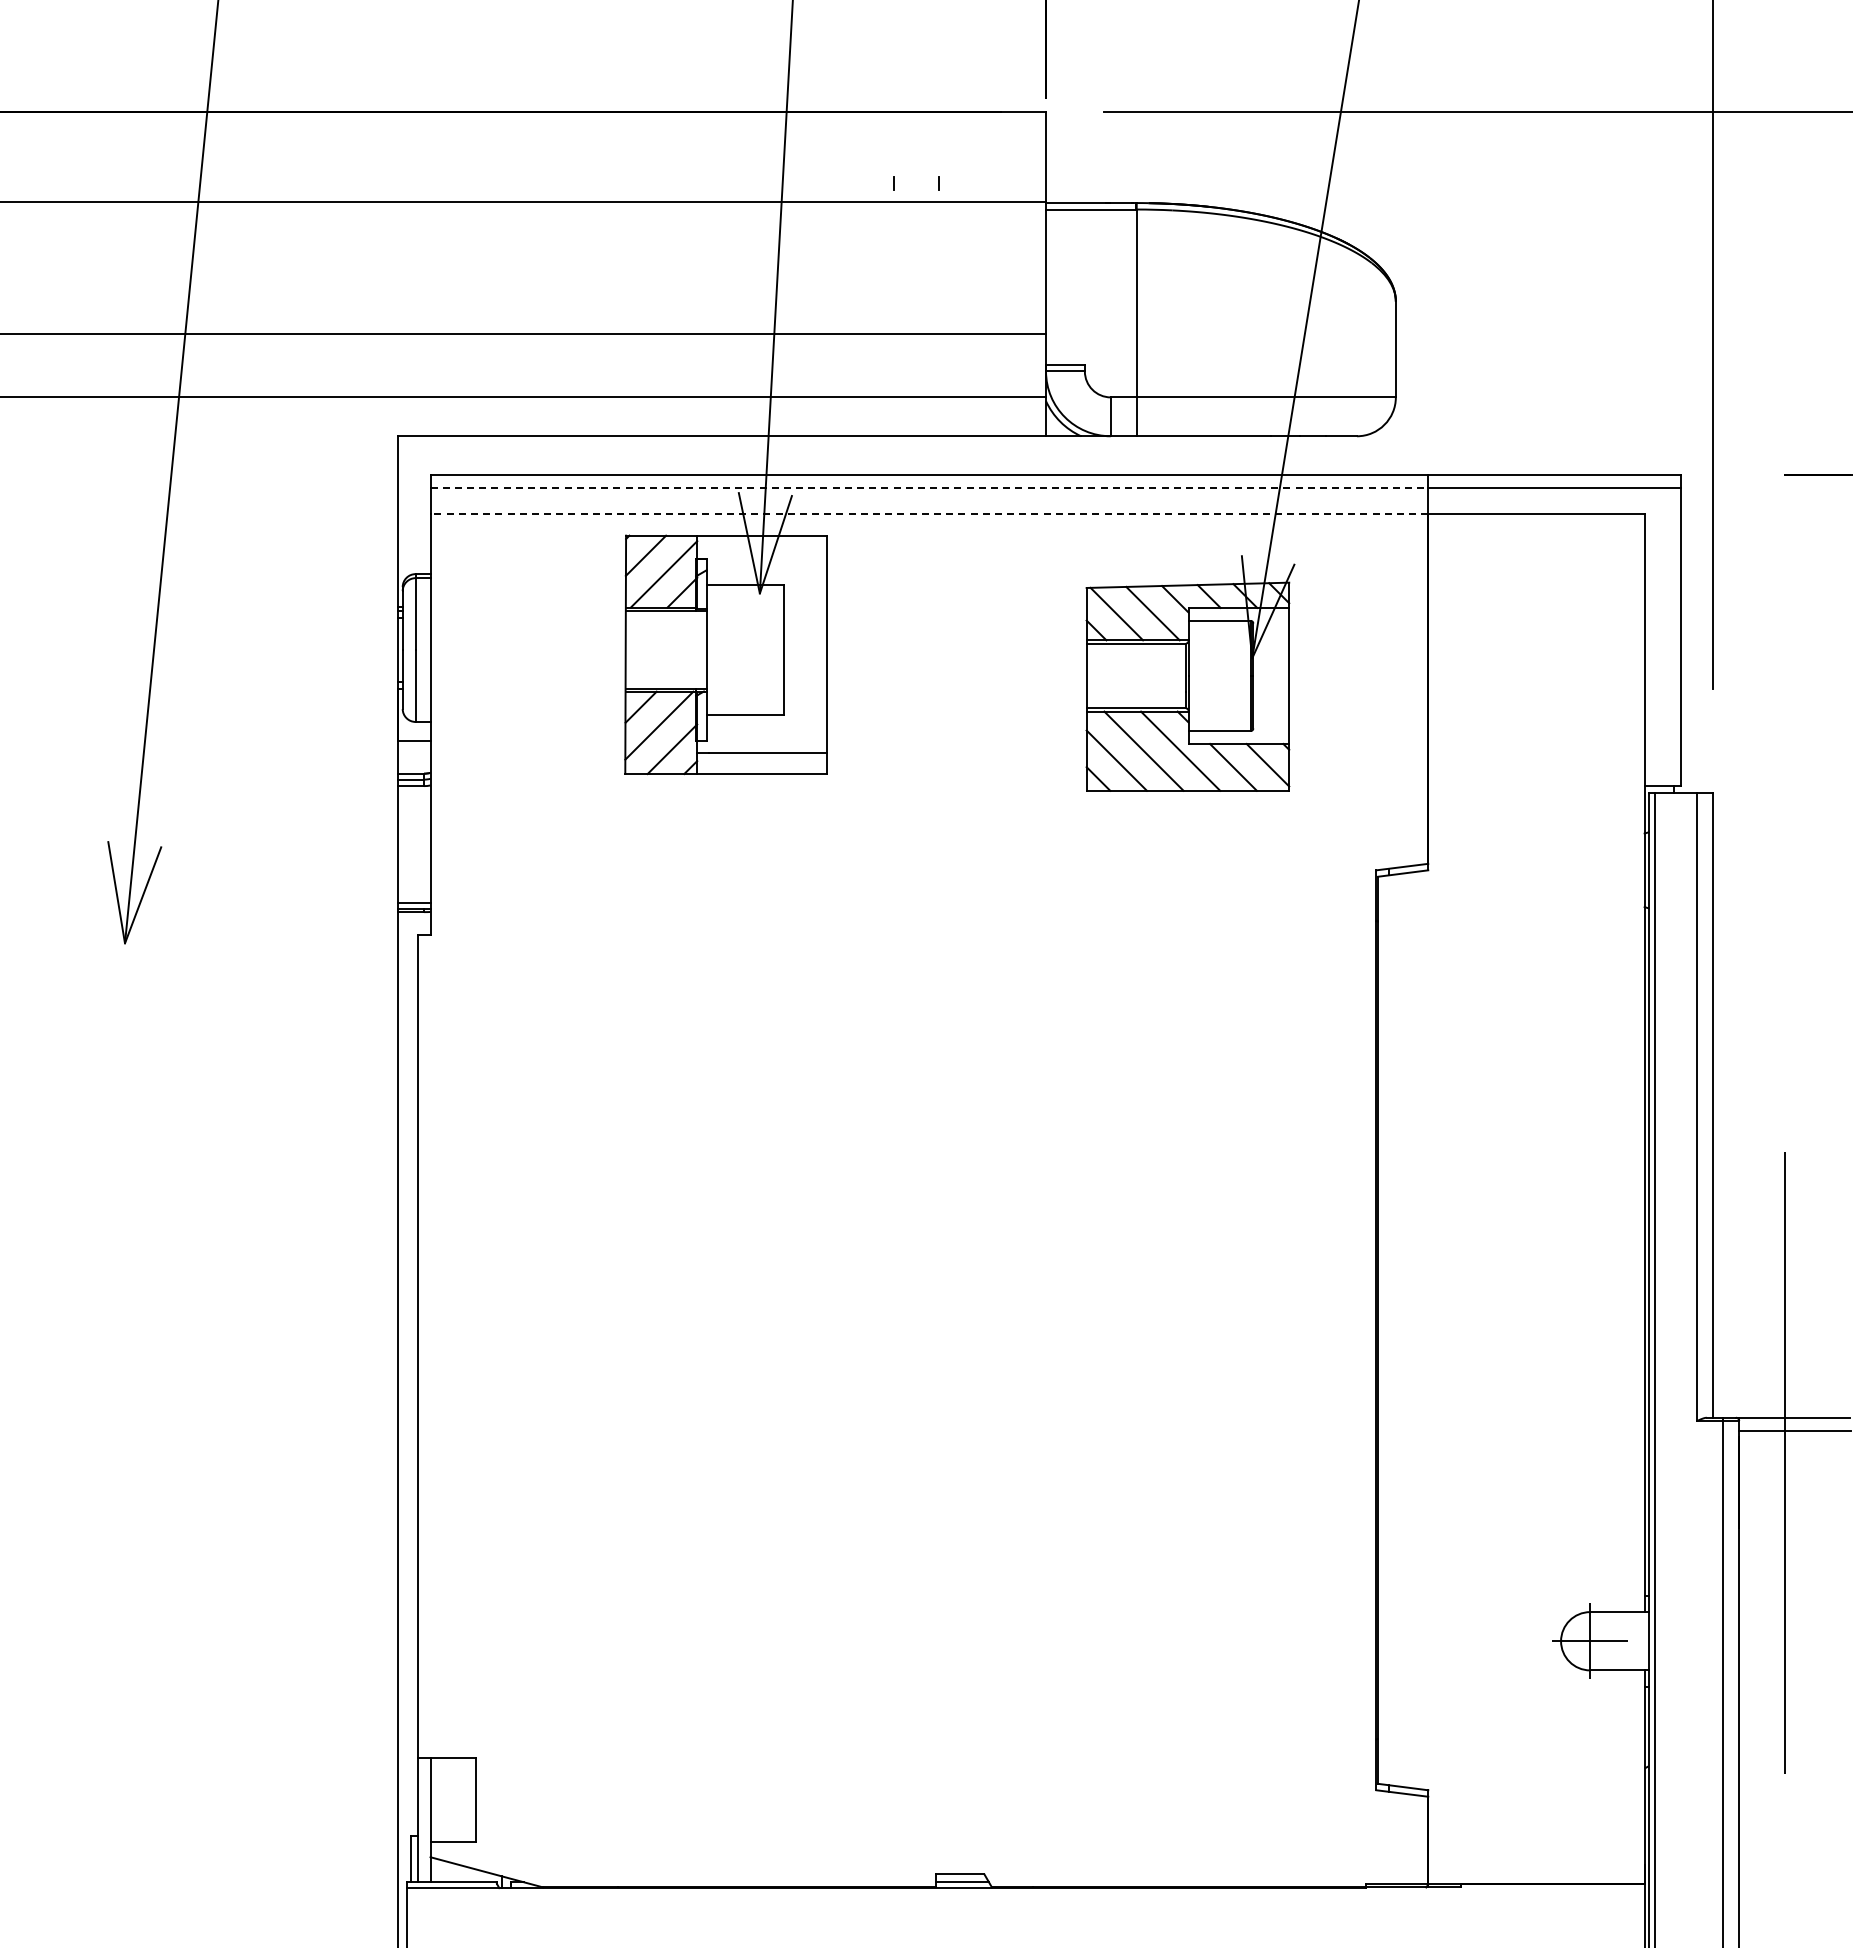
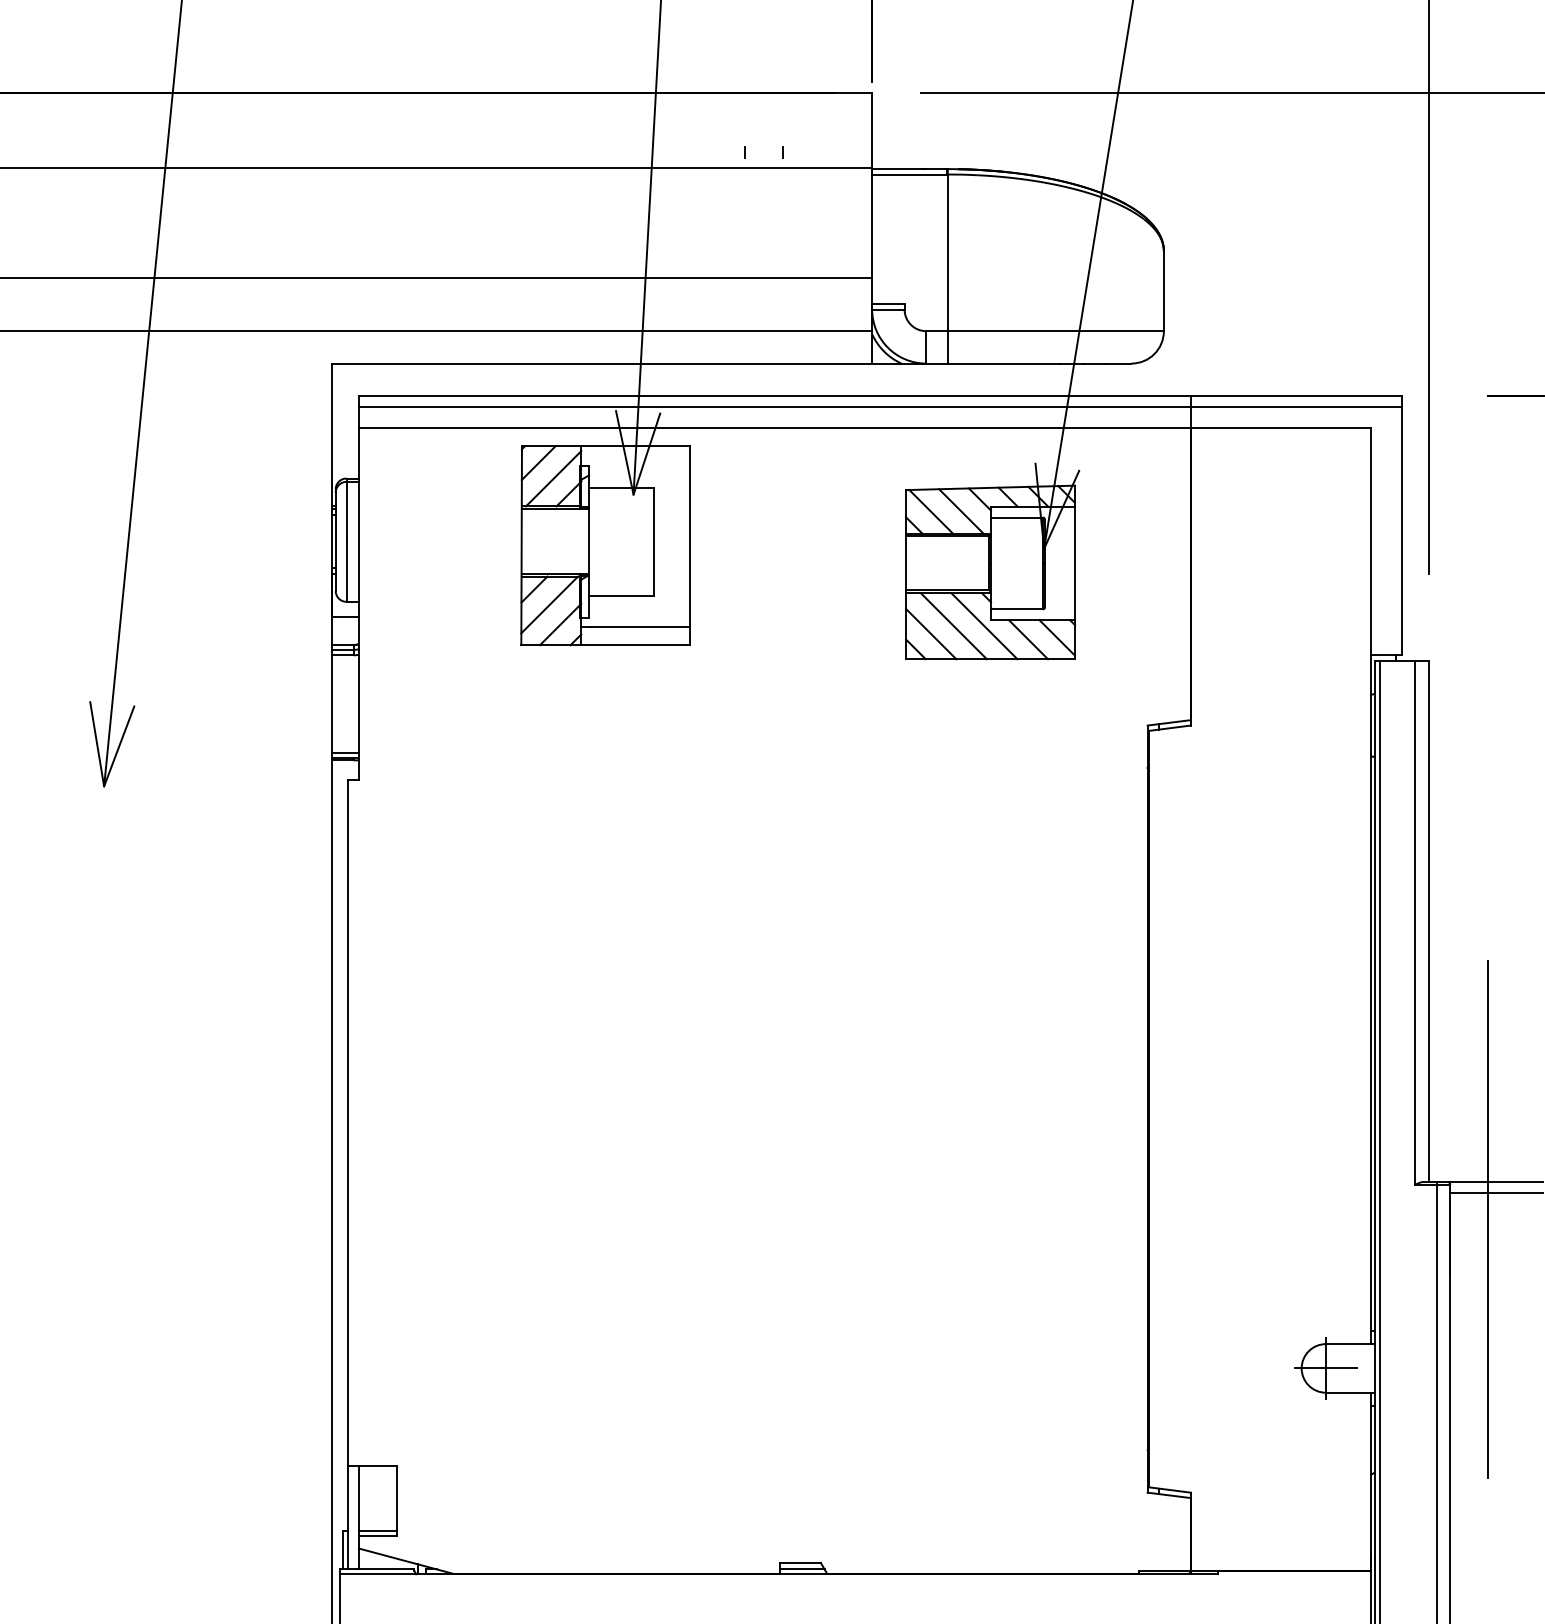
line: (929, 488) -> (775, 407), dashed -> solid
line: (929, 514) -> (775, 428), dashed -> solid
line: (452, 1835) -> (377, 1530), added

